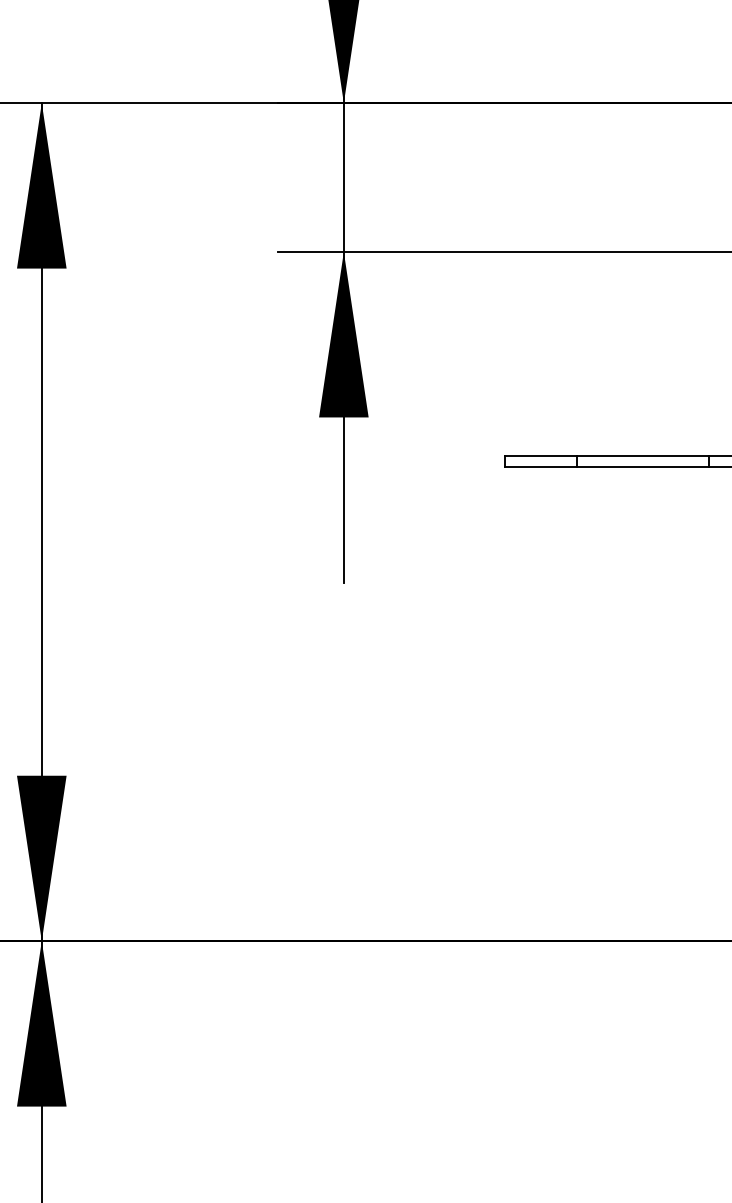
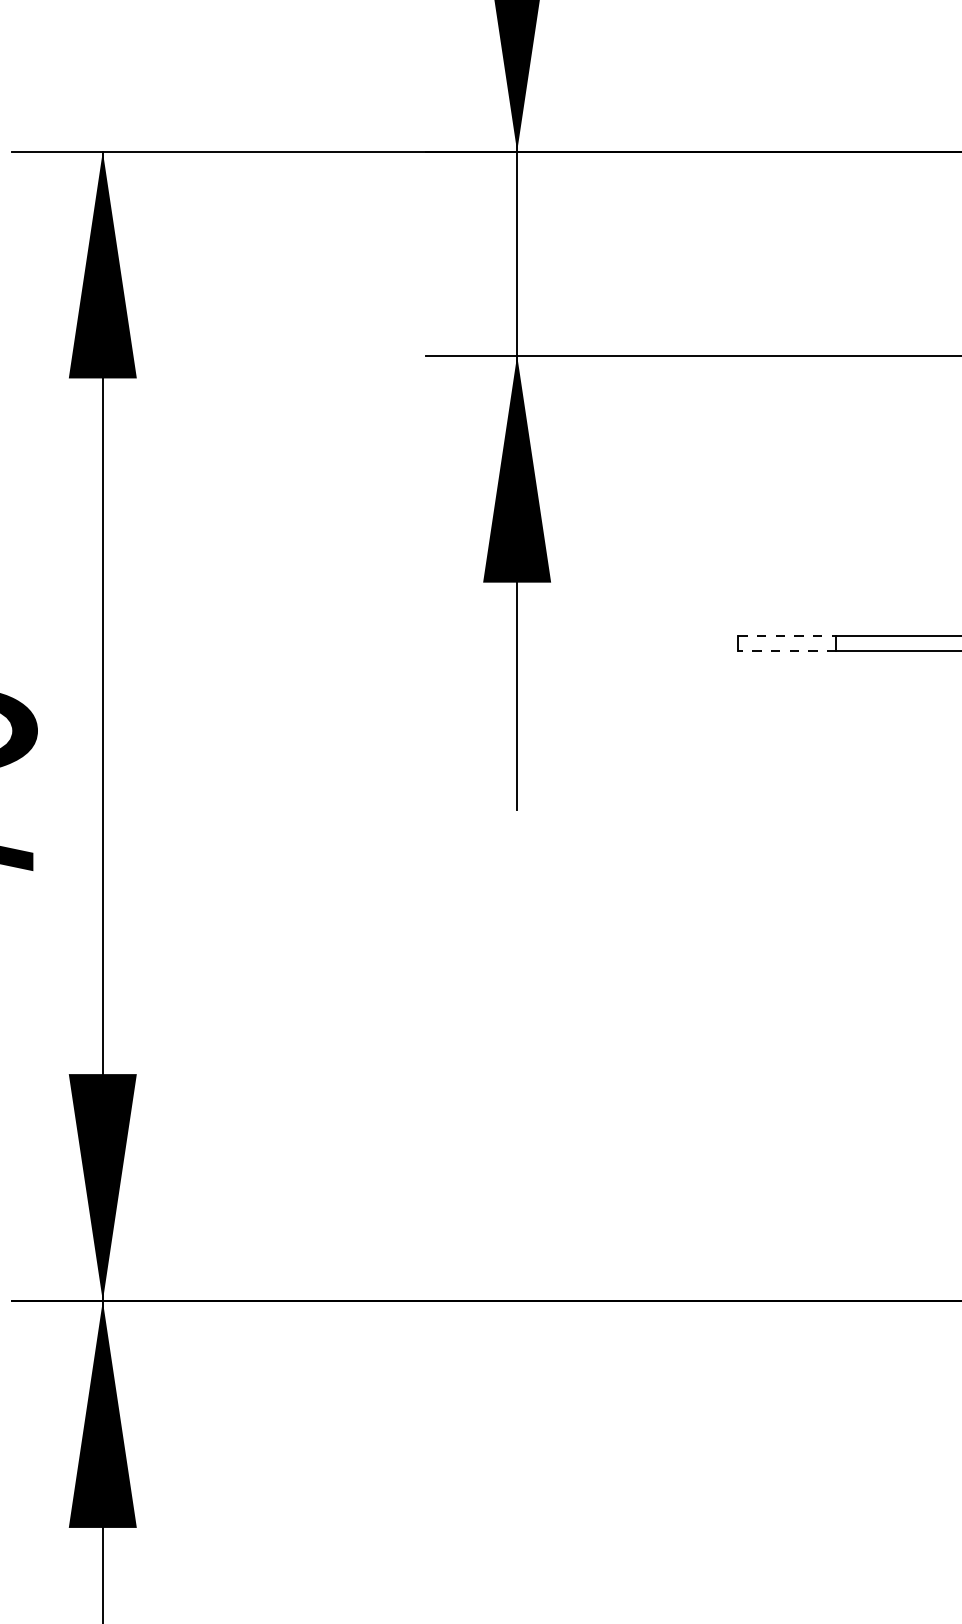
line: (540, 456) -> (786, 636), solid -> dashed
line: (540, 467) -> (786, 651), solid -> dashed

